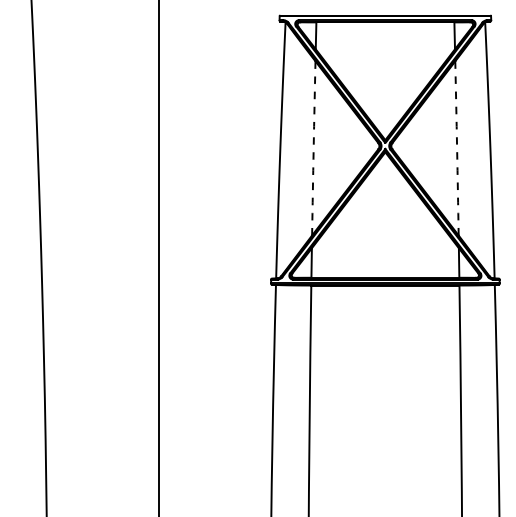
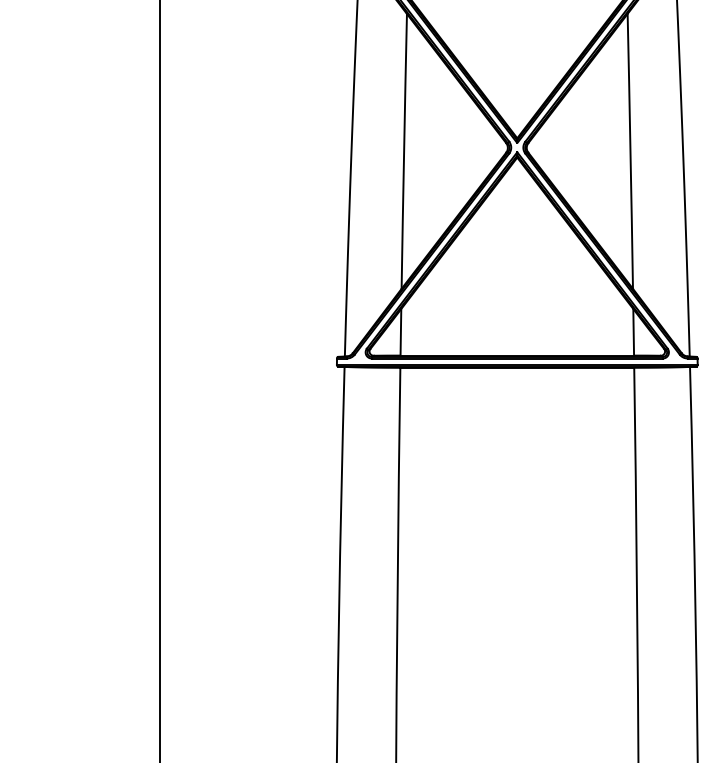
arc: (313, 148) -> (403, 151), dashed -> solid
arc: (457, 148) -> (631, 151), dashed -> solid

